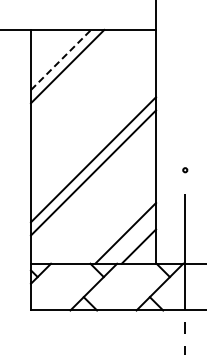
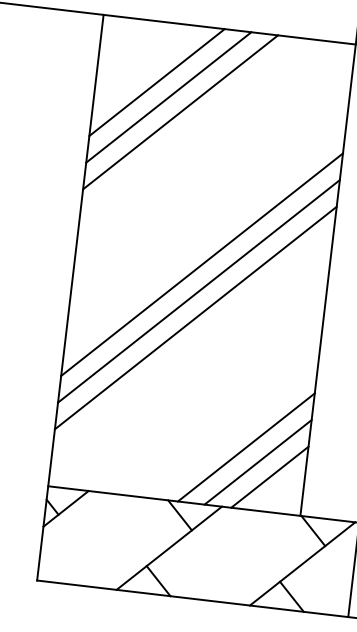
line: (61, 59) -> (158, 81), dashed -> solid
line: (74, 72) -> (181, 110), added
line: (93, 146) -> (202, 264), added
line: (132, 239) -> (258, 461), added

